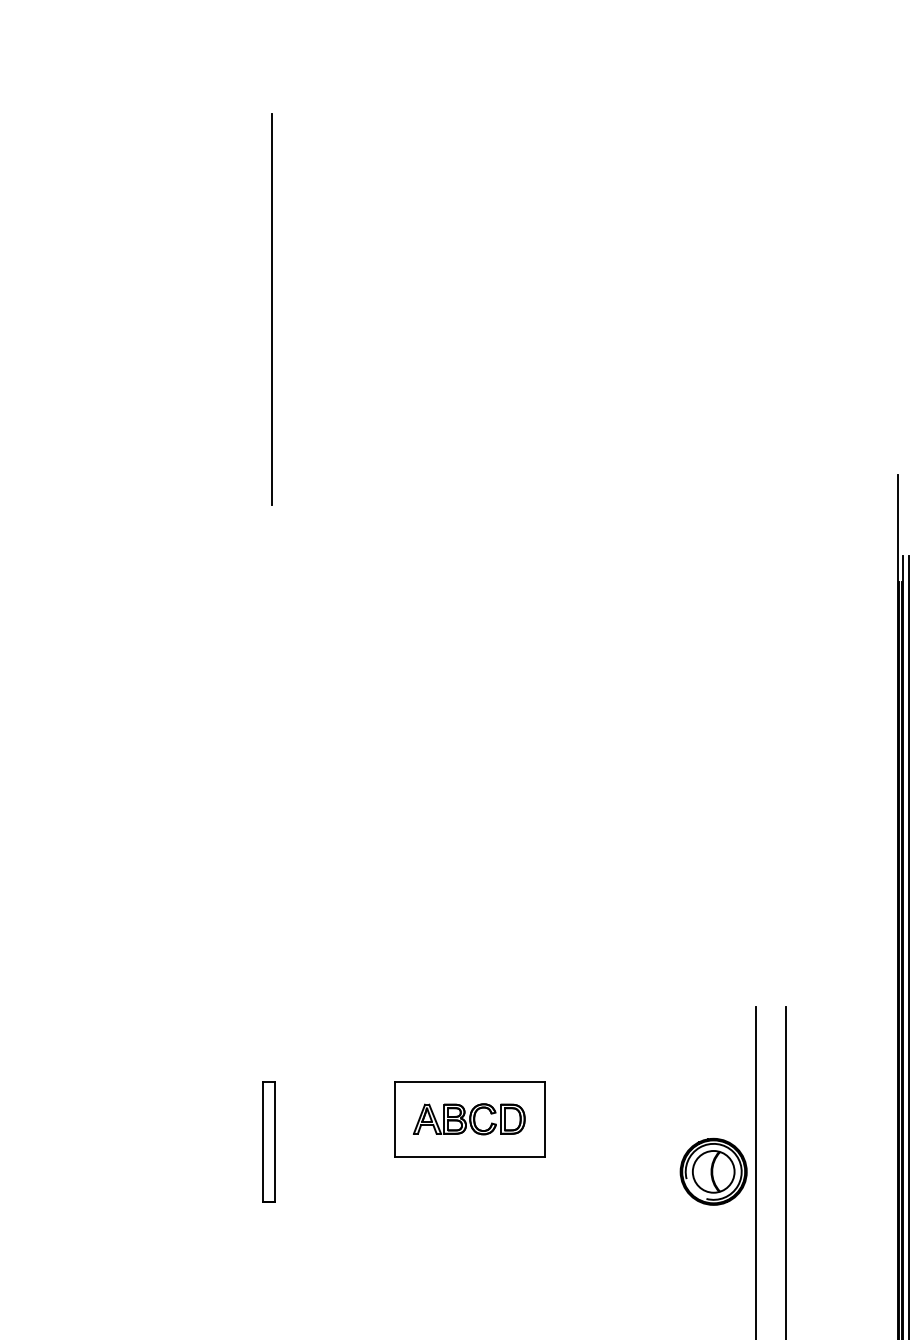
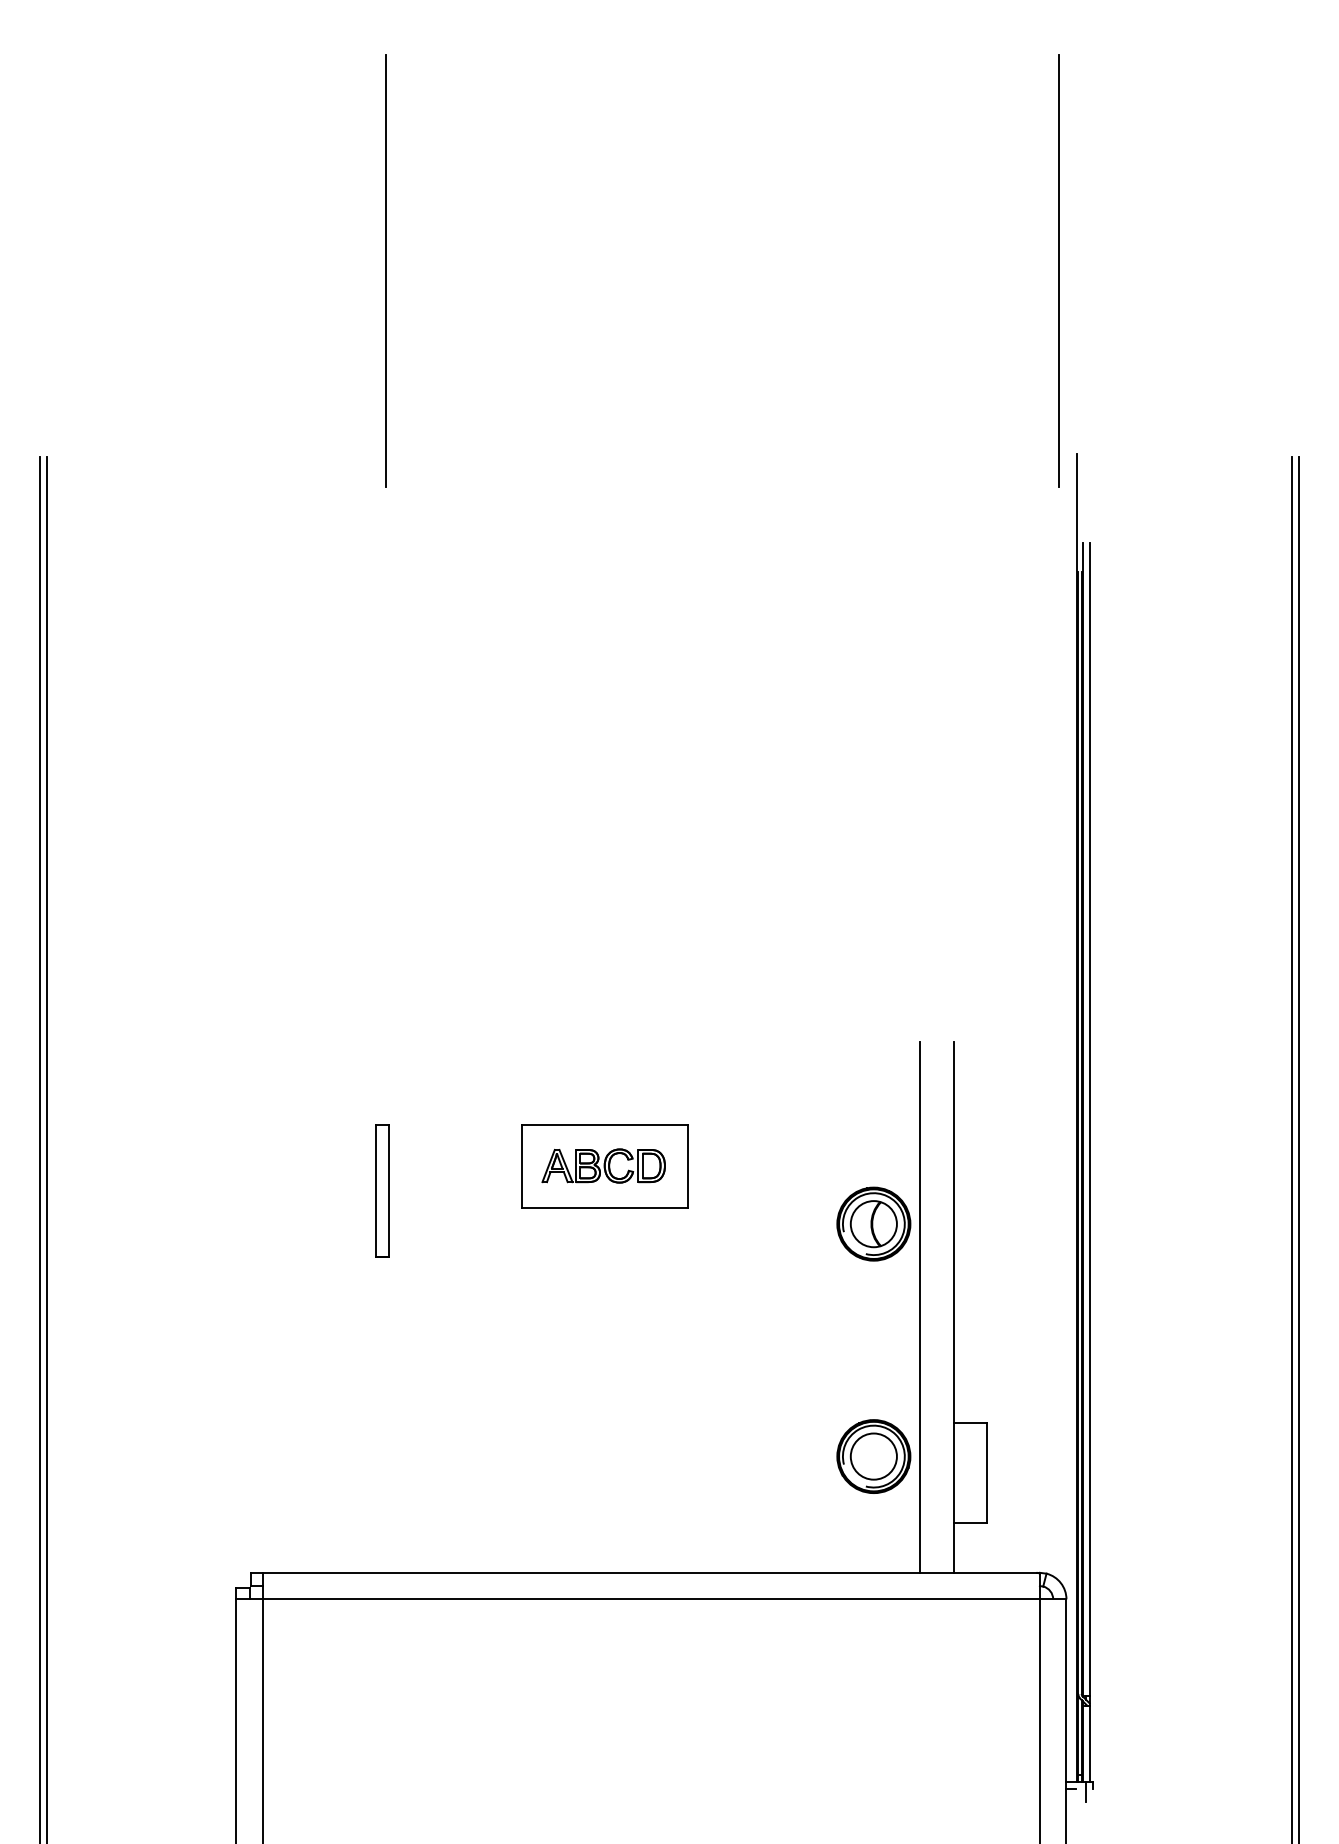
line: (880, 309) -> (1058, 270), added

